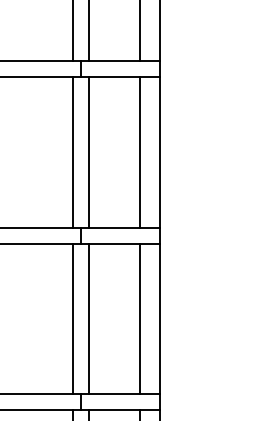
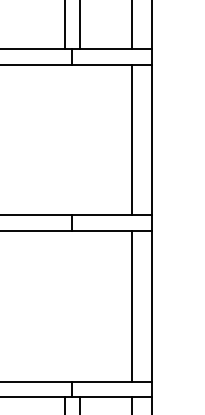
line: (73, 152) -> (65, 139), removed
line: (88, 152) -> (80, 139), removed
line: (73, 318) -> (65, 305), removed
line: (88, 318) -> (80, 305), removed

